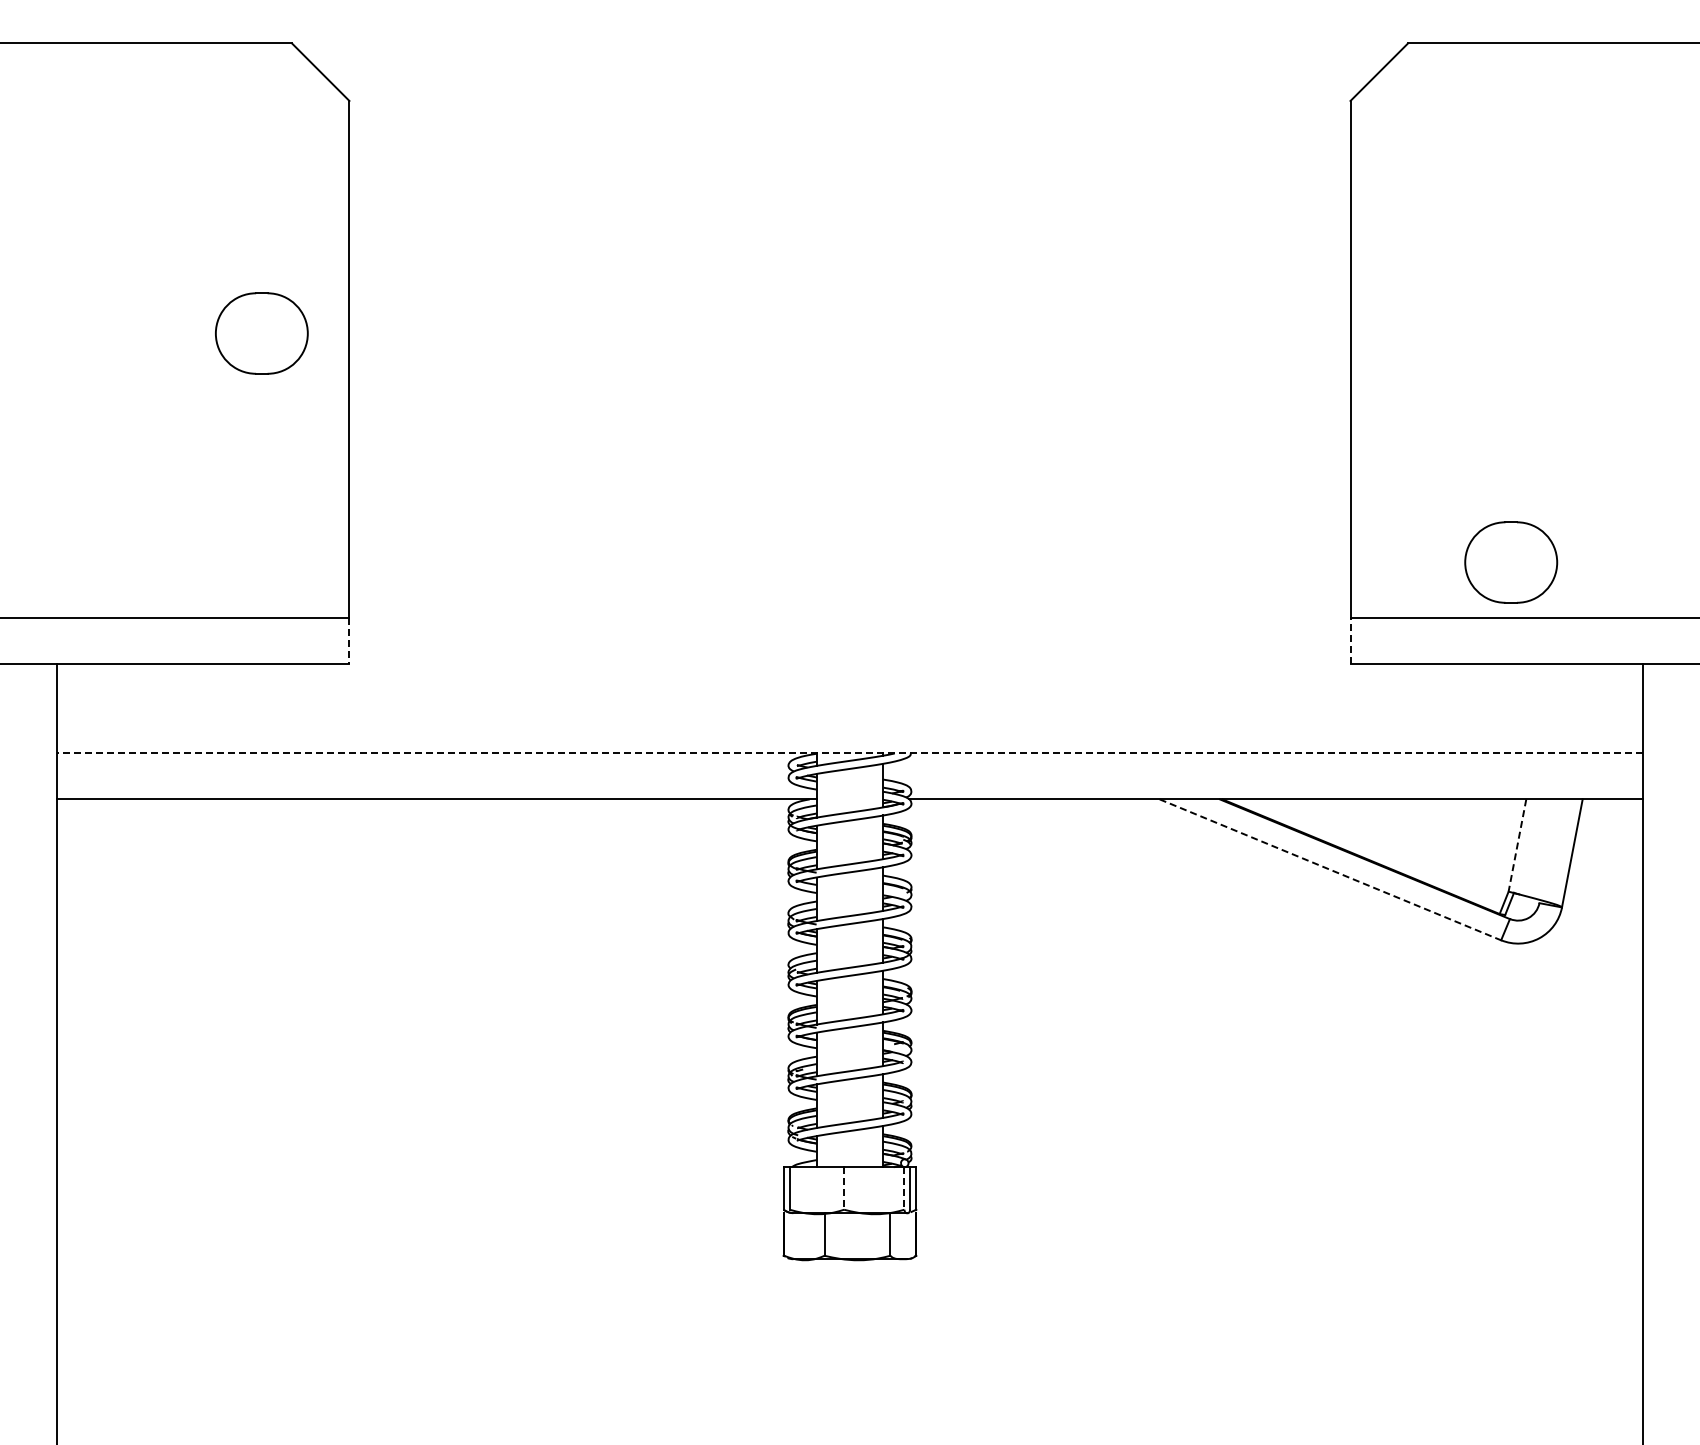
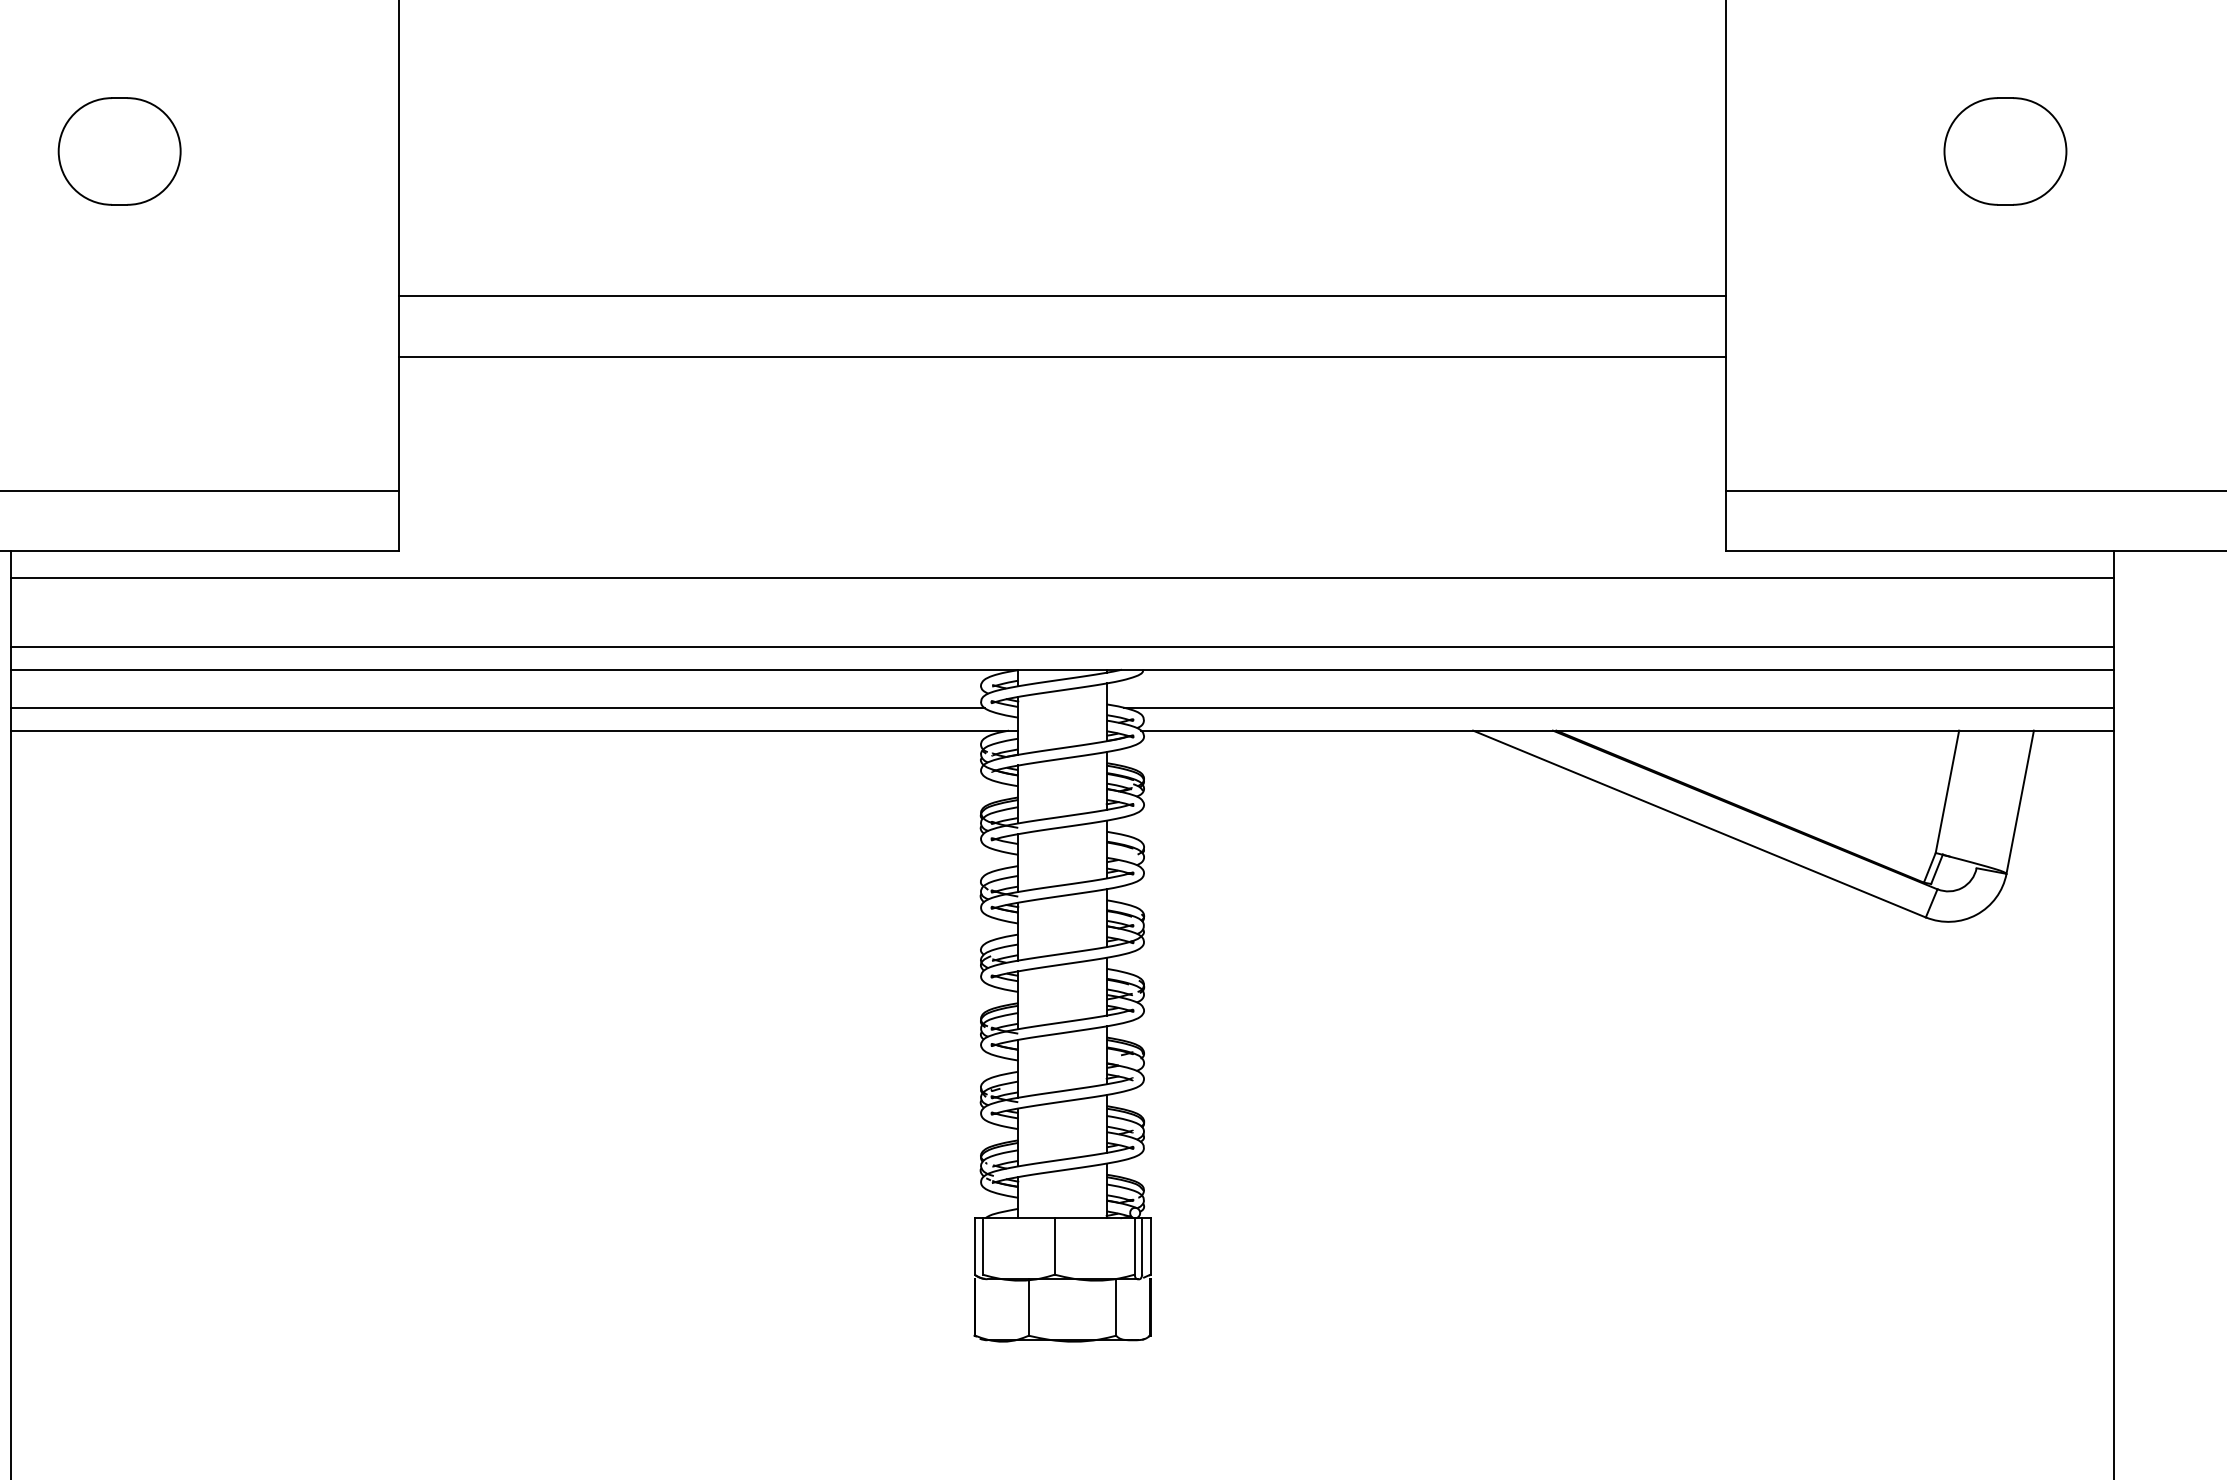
part: (261, 333) -> (119, 151), moved
line: (849, 471) -> (1061, 295), added
line: (849, 517) -> (1061, 356), added
part: (1511, 562) -> (2005, 151), moved
line: (349, 641) -> (398, 521), dashed -> solid
line: (1350, 641) -> (1726, 521), dashed -> solid
line: (849, 684) -> (1061, 578), added
line: (849, 736) -> (1061, 647), added
line: (849, 753) -> (1061, 669), dashed -> solid
line: (423, 782) -> (497, 708), added
line: (1269, 782) -> (1618, 708), added
line: (1517, 845) -> (1947, 791), dashed -> solid
line: (1330, 869) -> (1699, 823), dashed -> solid
line: (844, 1188) -> (1055, 1246), dashed -> solid
line: (904, 1188) -> (1134, 1246), dashed -> solid

